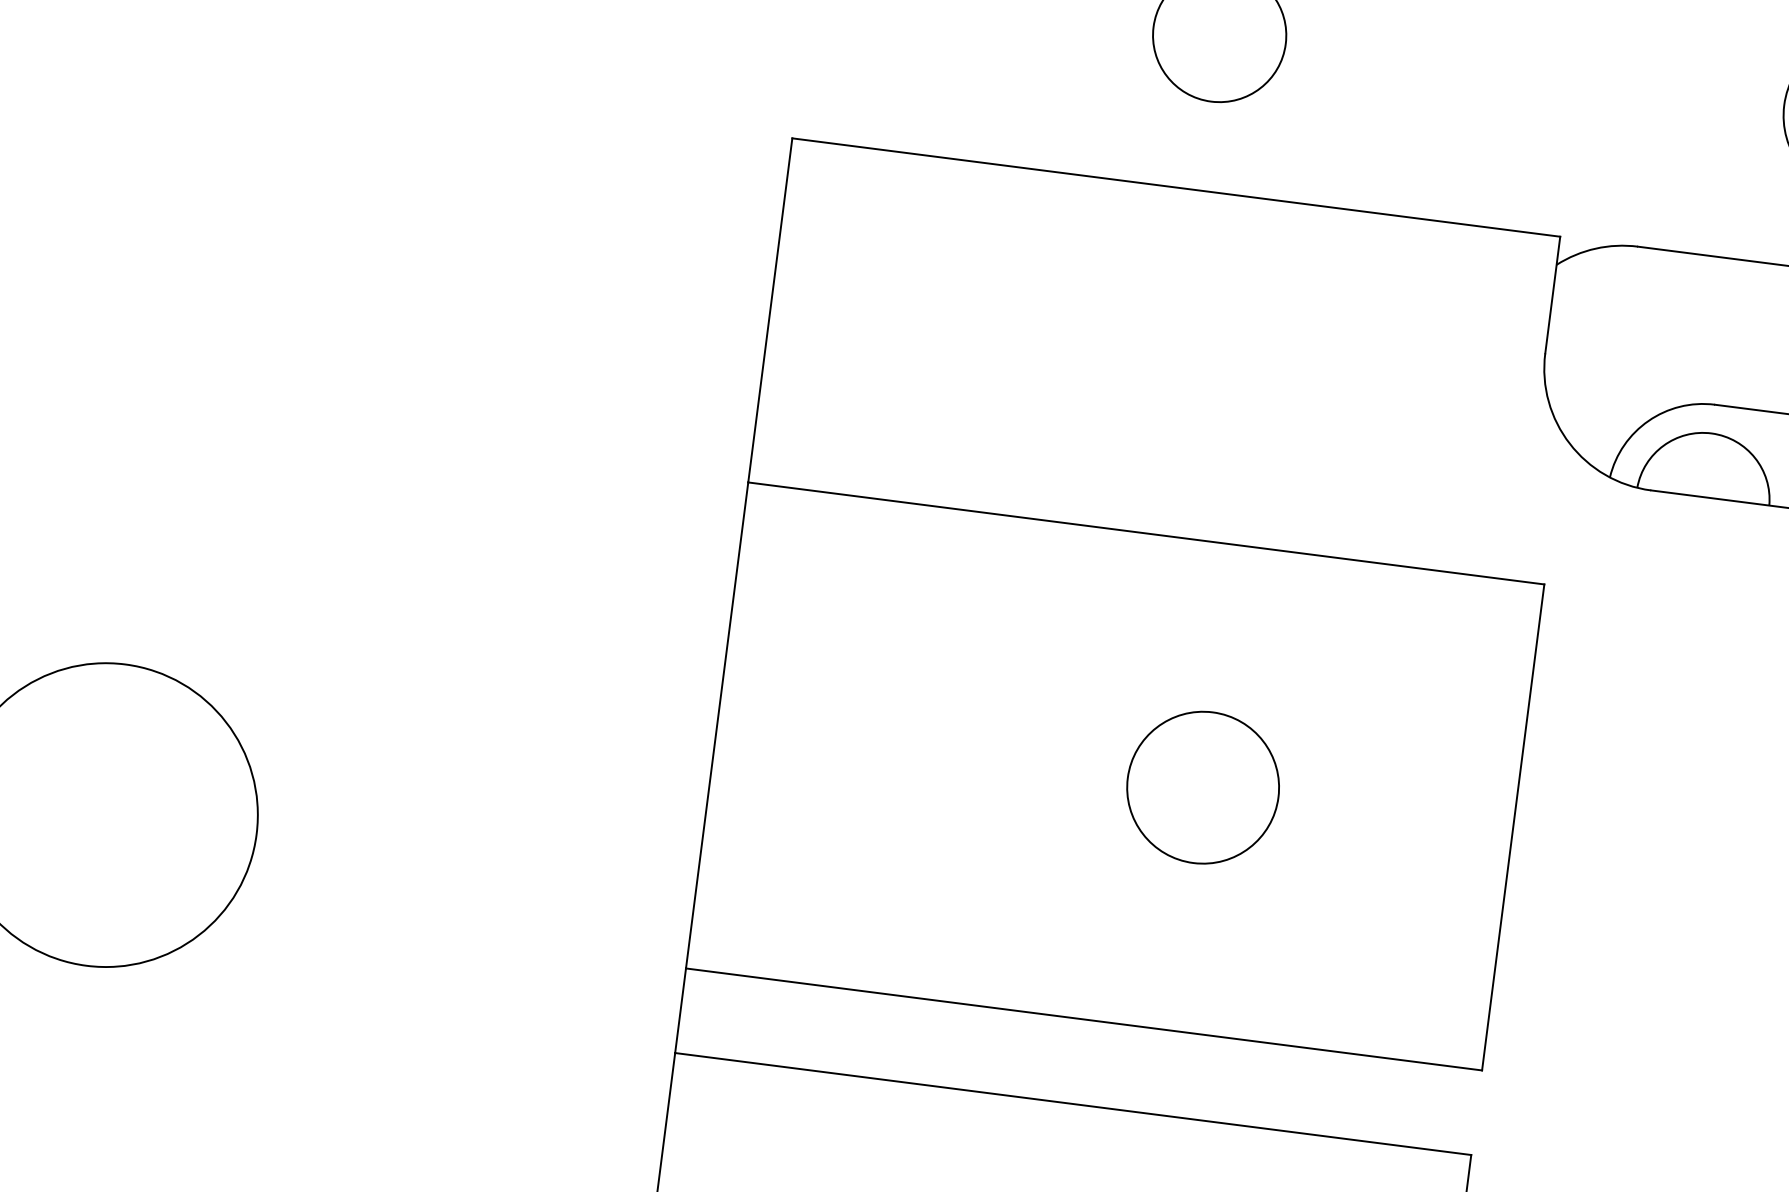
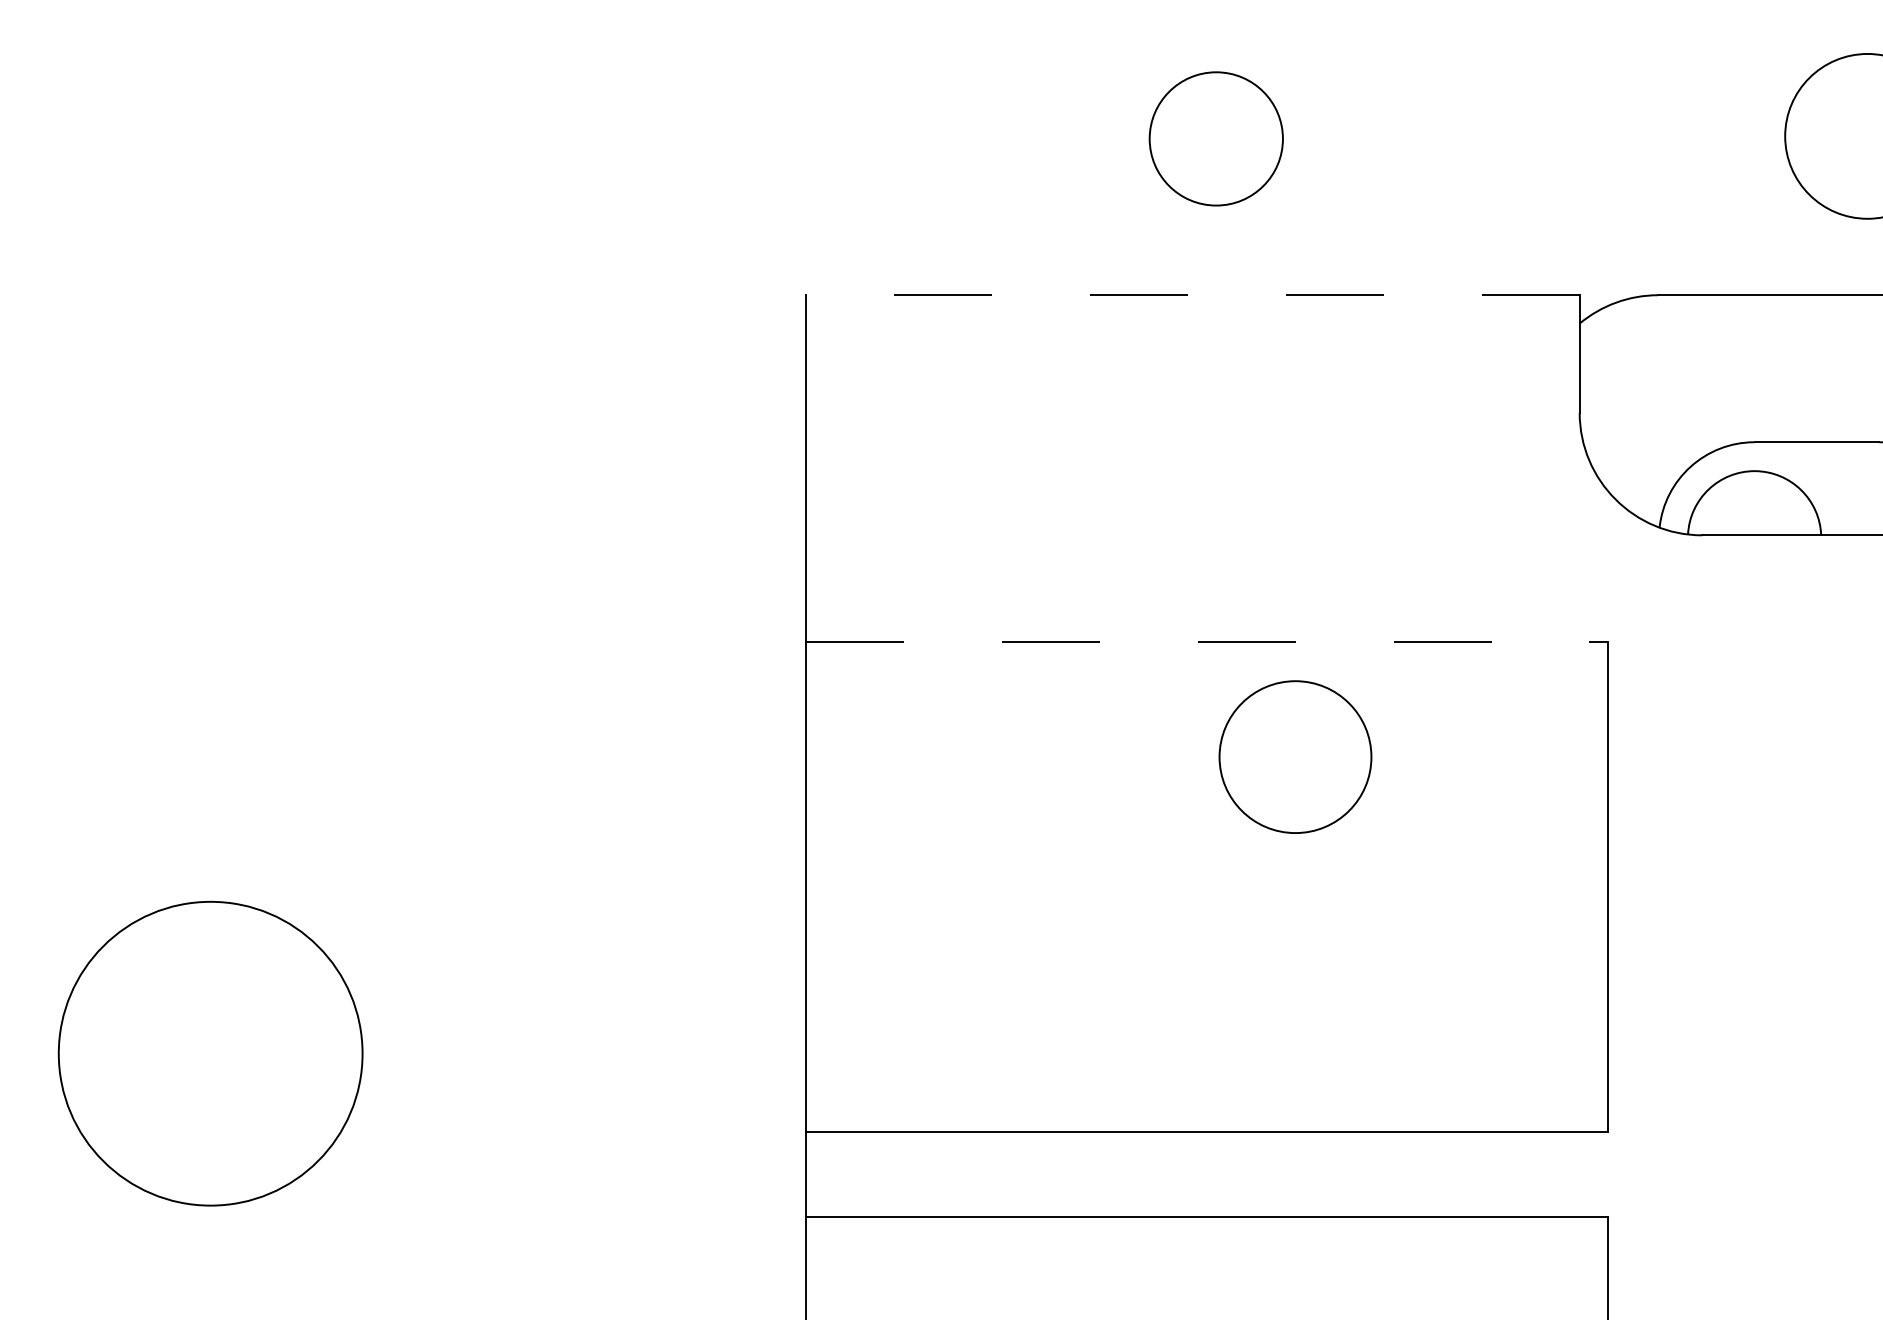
line: (1176, 187) -> (1192, 295), solid -> dashed
line: (1146, 533) -> (1207, 642), solid -> dashed
circle: (1203, 787) -> (1295, 756), moved

